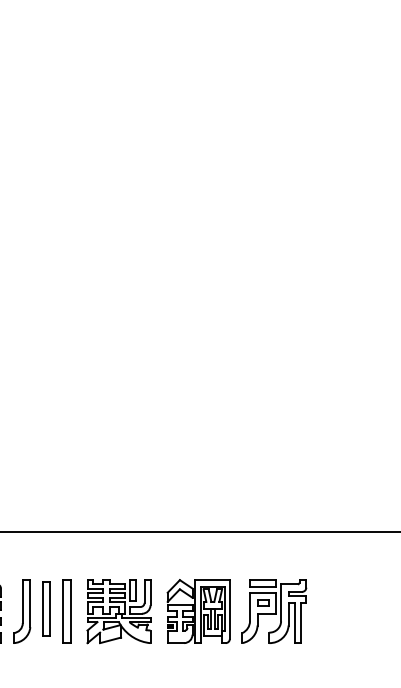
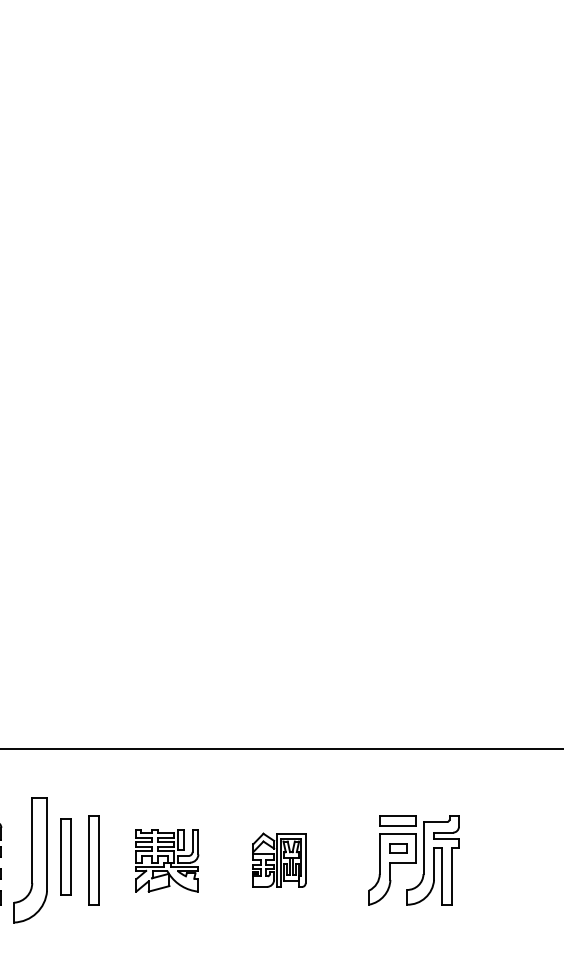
part: (22, 611) -> (31, 860), size x1.4
part: (118, 611) -> (166, 860), size x0.7
part: (198, 611) -> (279, 860), size x0.6
part: (274, 611) -> (414, 860), moved

